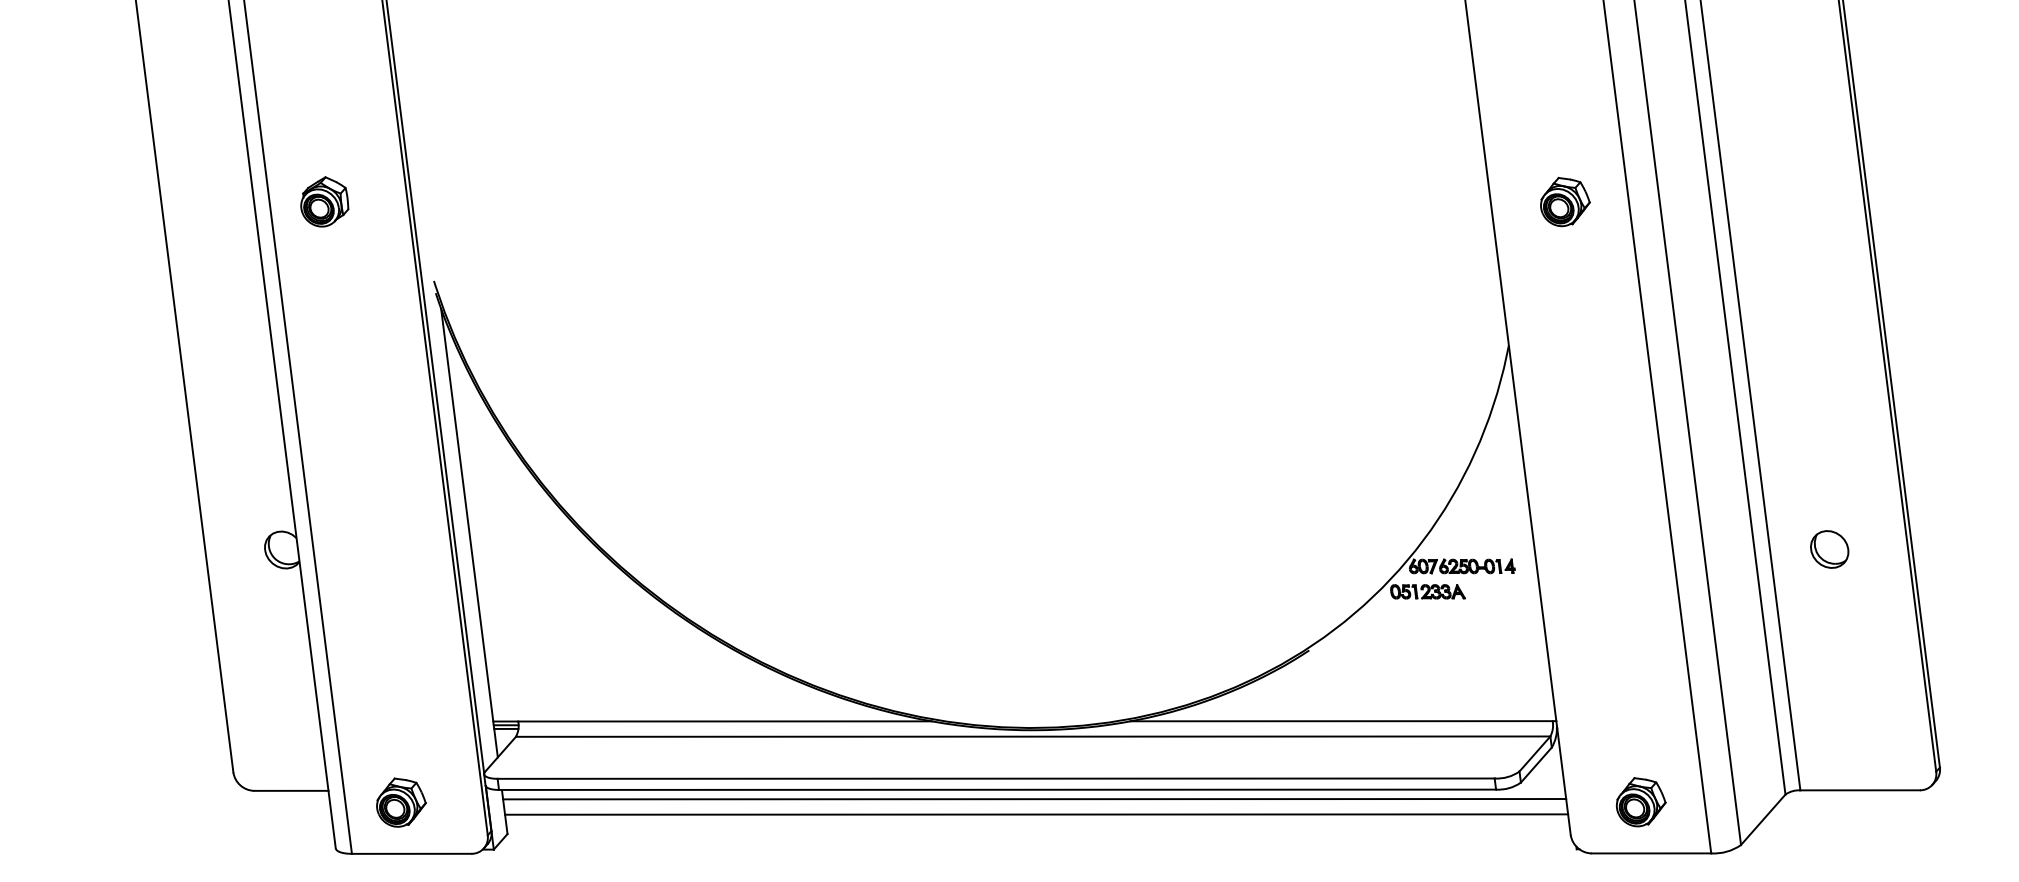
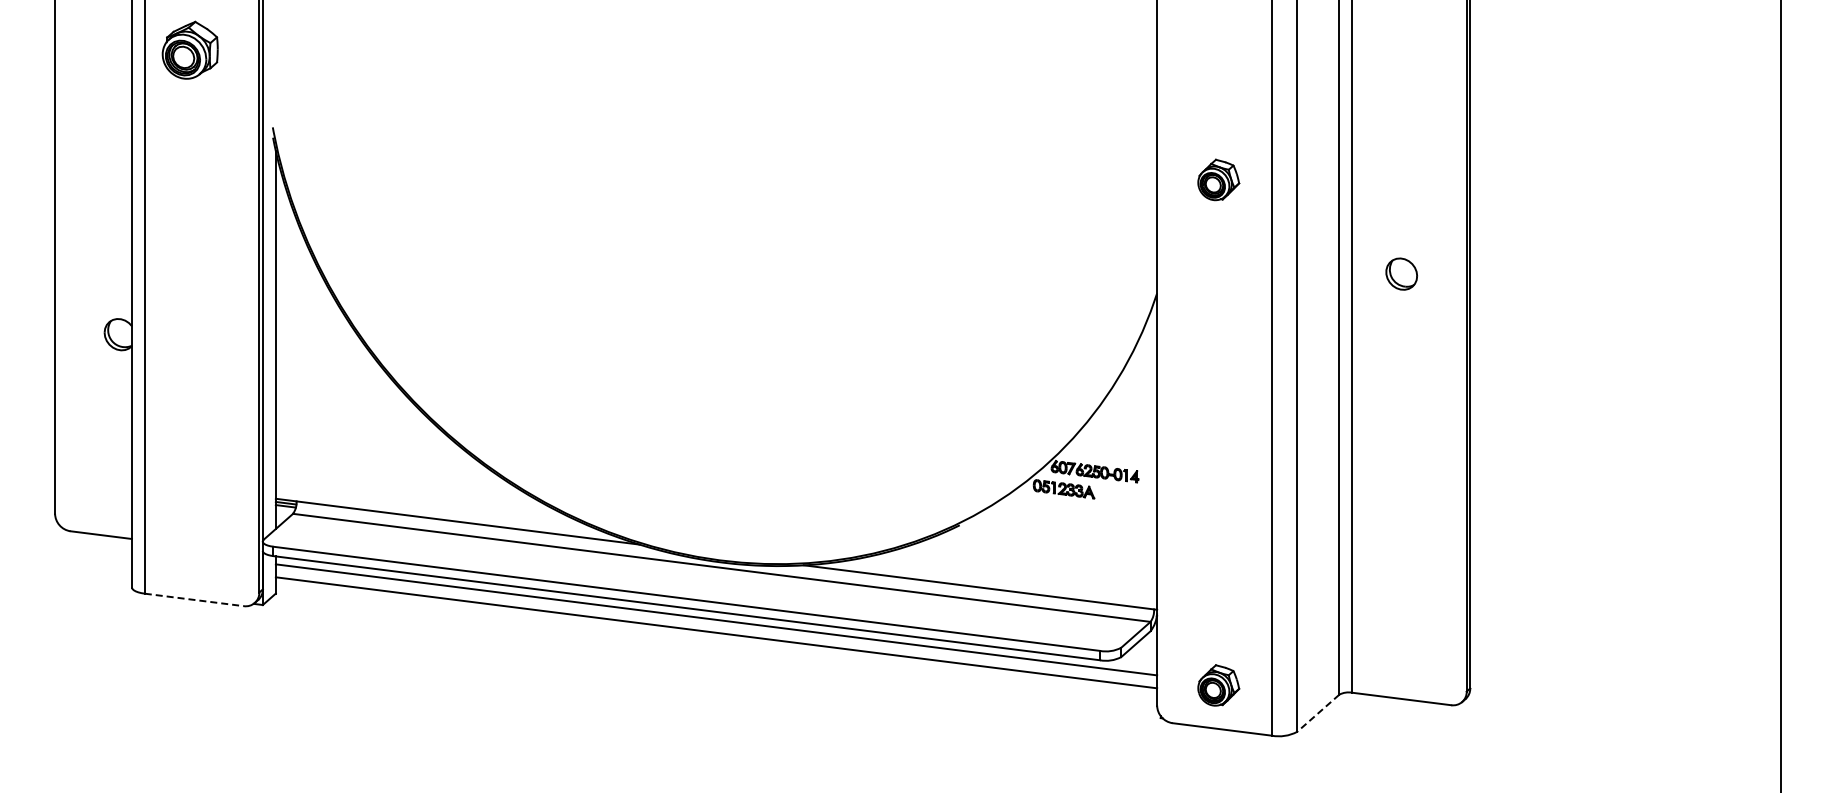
part: (323, 202) -> (189, 50), size x1.4
part: (1829, 548) -> (1401, 273), moved
part: (400, 801) -> (190, 555), removed
line: (1762, 820) -> (1317, 713), solid -> dashed
line: (411, 853) -> (194, 599), solid -> dashed

